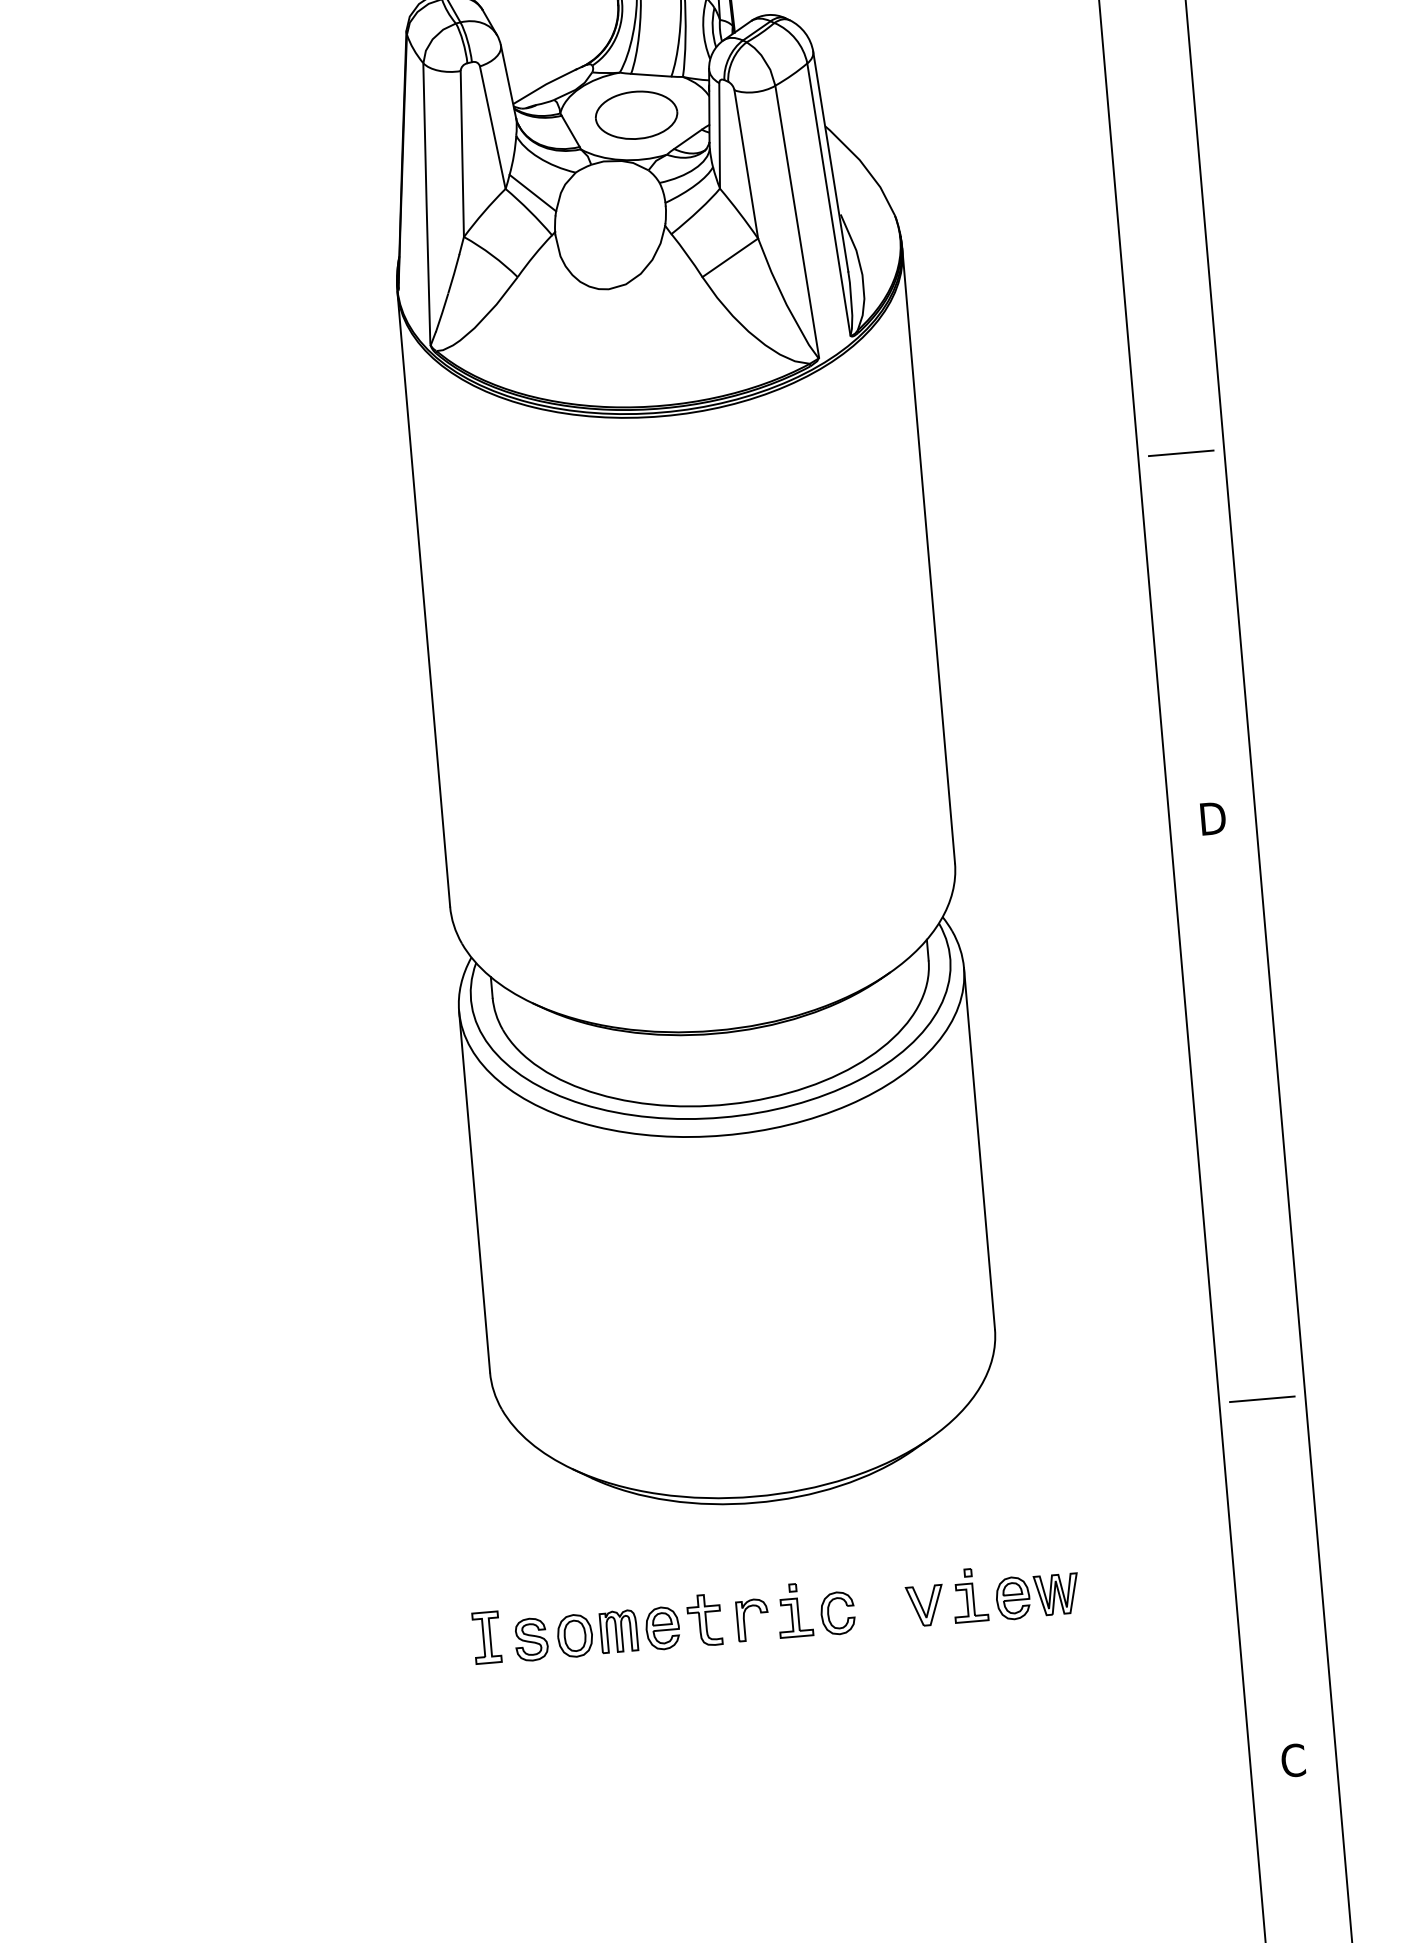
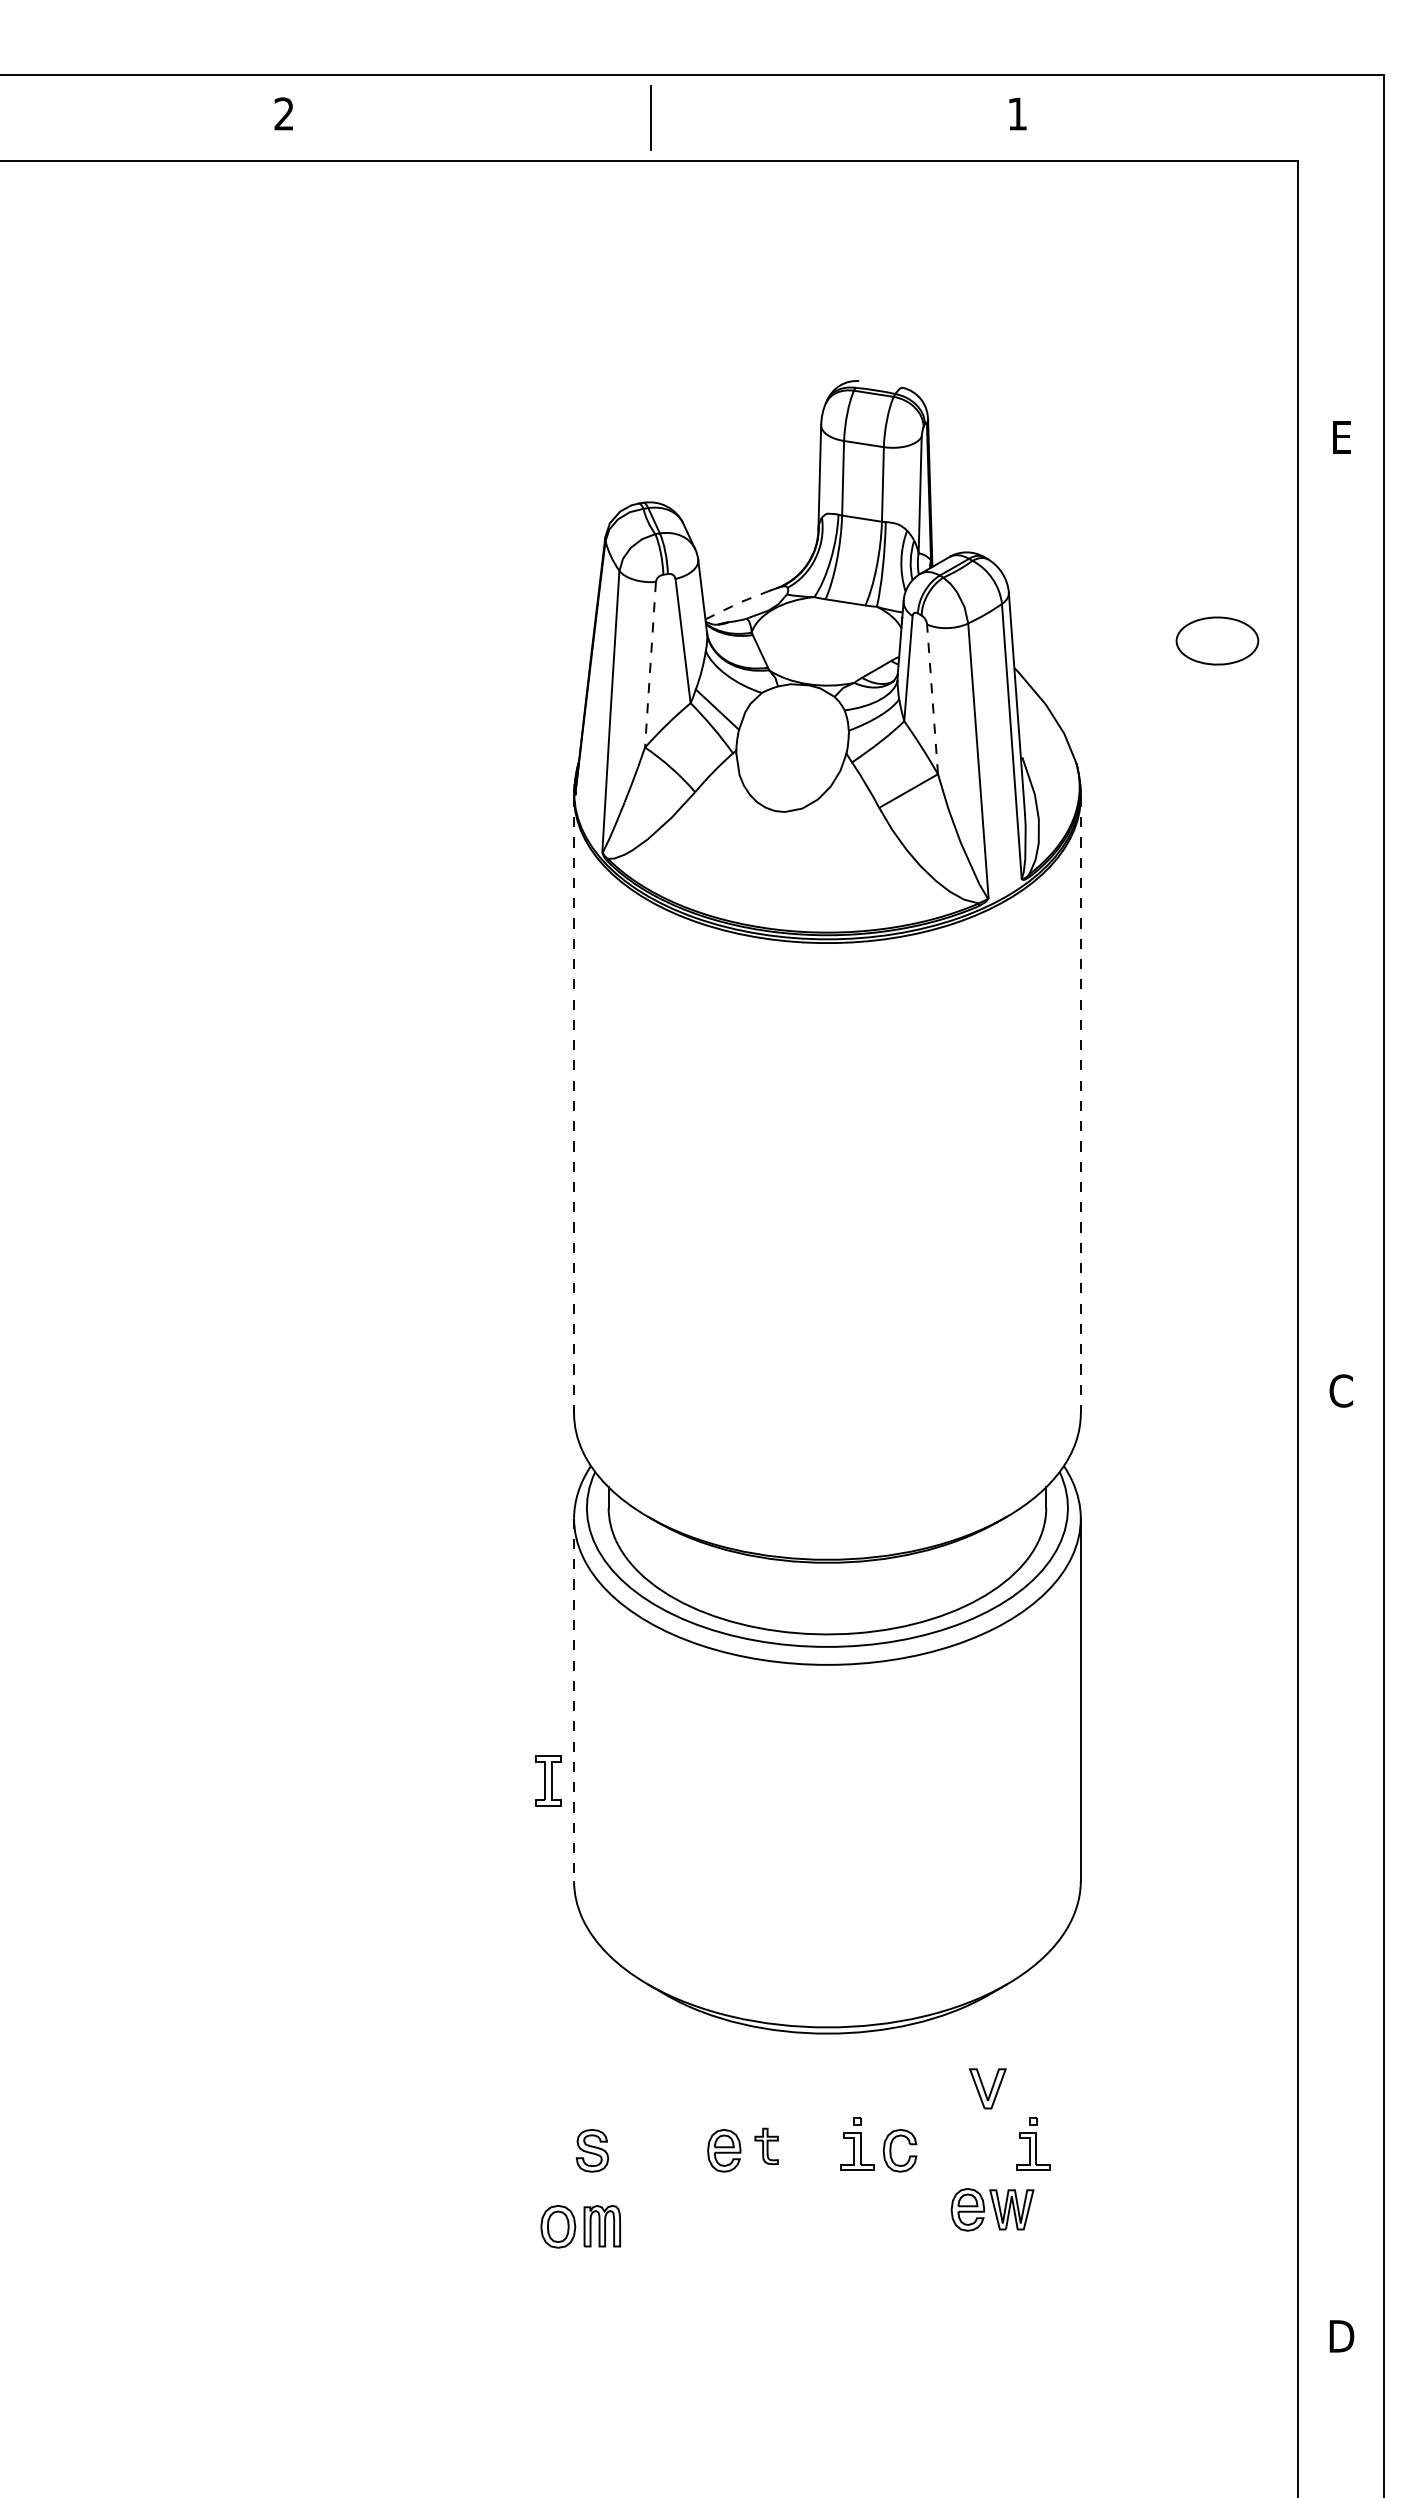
line: (544, 85) -> (738, 603), solid -> dashed
part: (636, 114) -> (1217, 640), moved
line: (462, 153) -> (650, 664), solid -> dashed
line: (746, 163) -> (932, 698), solid -> dashed
line: (1180, 453) -> (1340, 1024), removed
line: (928, 556) -> (1080, 1105), solid -> dashed
line: (424, 599) -> (574, 1105), solid -> dashed
text: (1212, 818) -> (1341, 1390), D -> C
line: (475, 1192) -> (574, 1700), solid -> dashed
line: (1261, 1399) -> (1340, 1973), removed
part: (1037, 1595) -> (992, 2209), moved
part: (924, 1605) -> (987, 2088), moved
part: (704, 1620) -> (766, 2146), size x0.7
part: (744, 1621) -> (806, 2150), removed
part: (597, 1633) -> (580, 2226), moved
part: (487, 1637) -> (548, 1780), moved
text: (1293, 1760) -> (1341, 2336), C -> D

